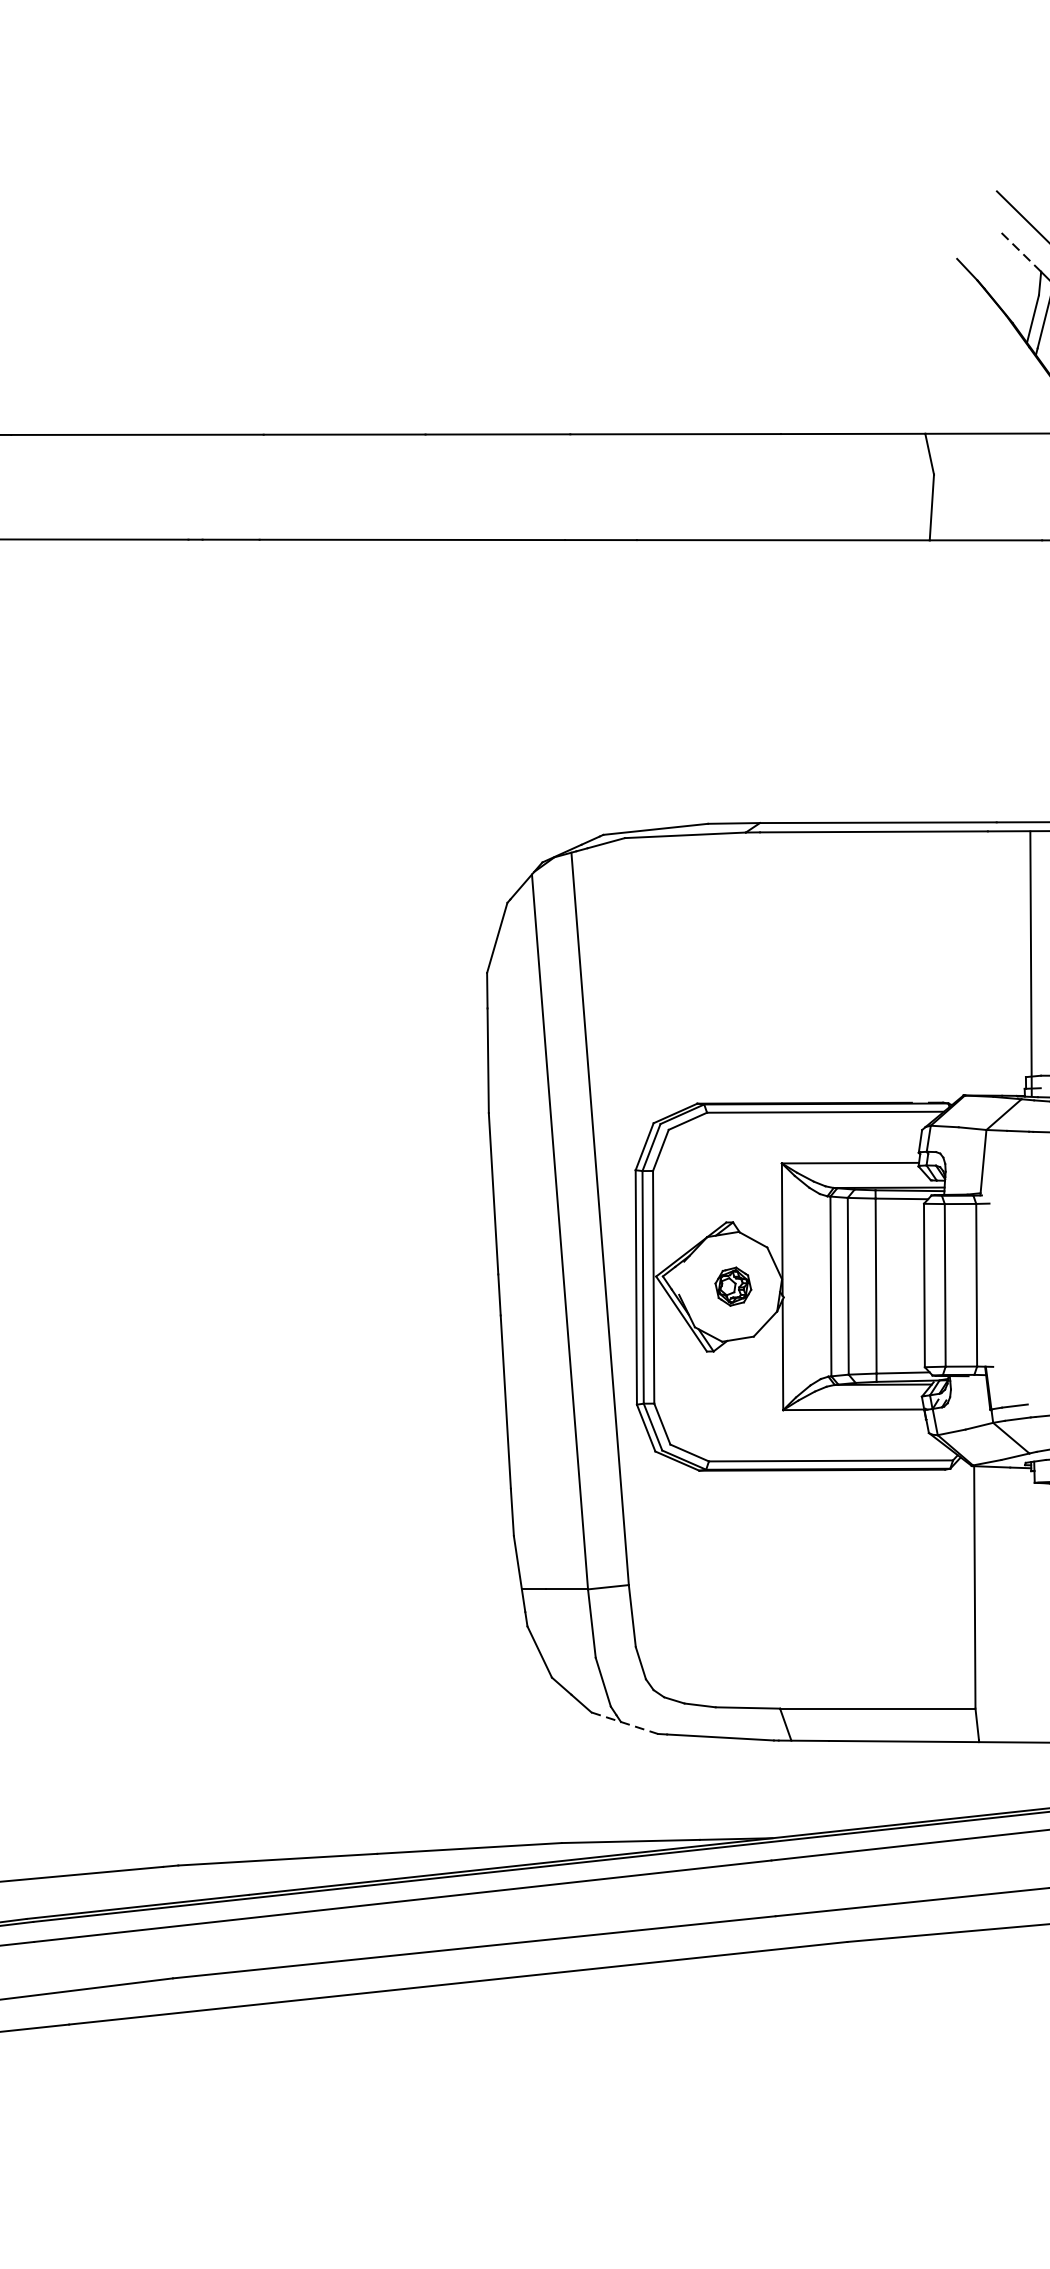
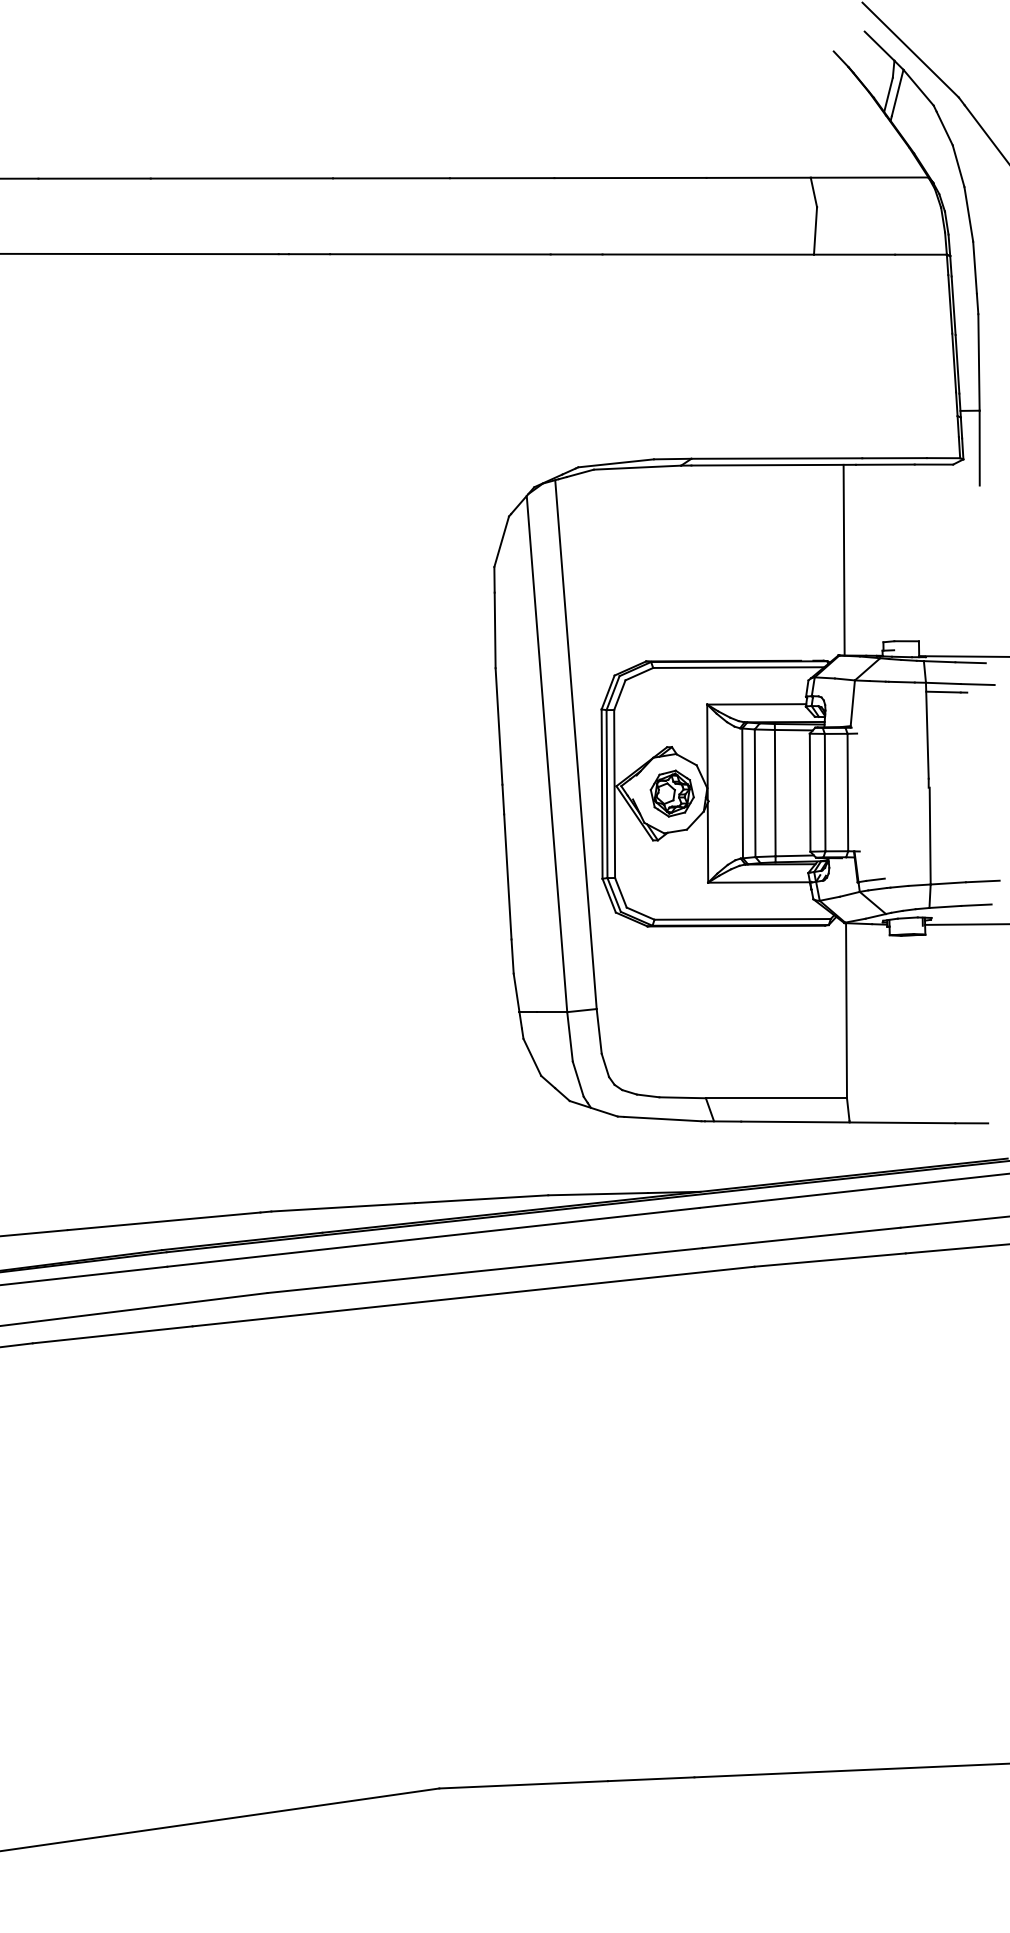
line: (1020, 252) -> (879, 46), dashed -> solid
line: (1030, 962) -> (843, 559), moved
part: (732, 1286) -> (671, 793), size x1.67
line: (625, 1722) -> (594, 1108), dashed -> solid

